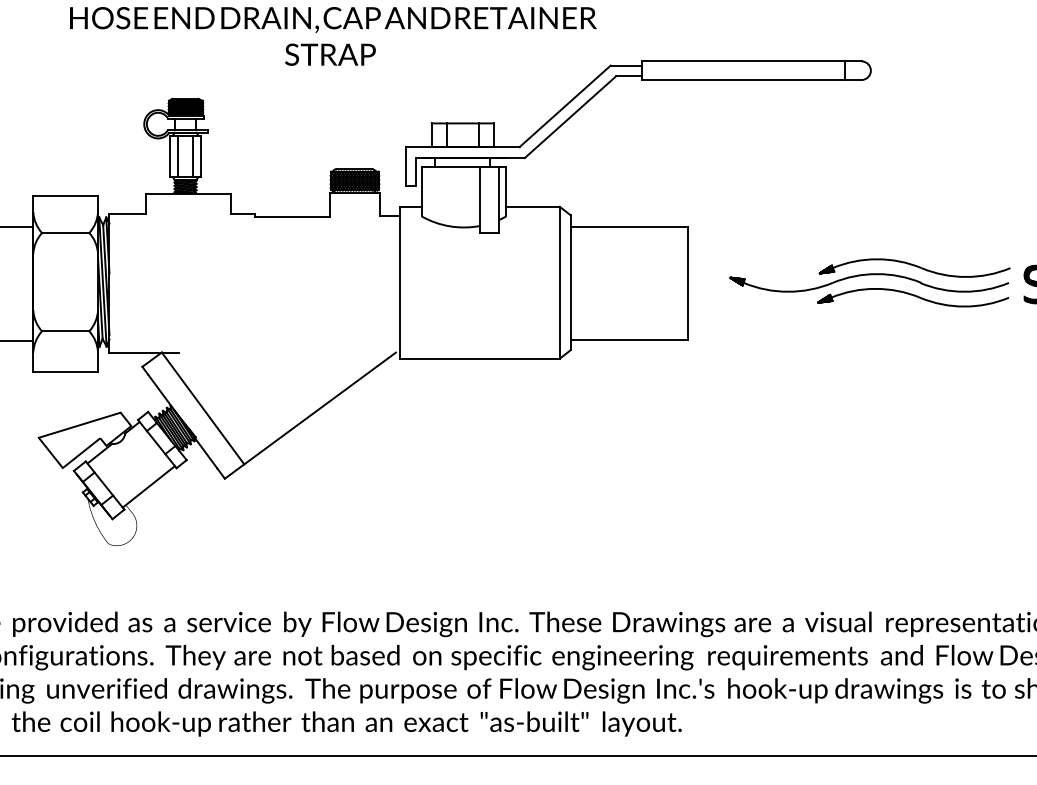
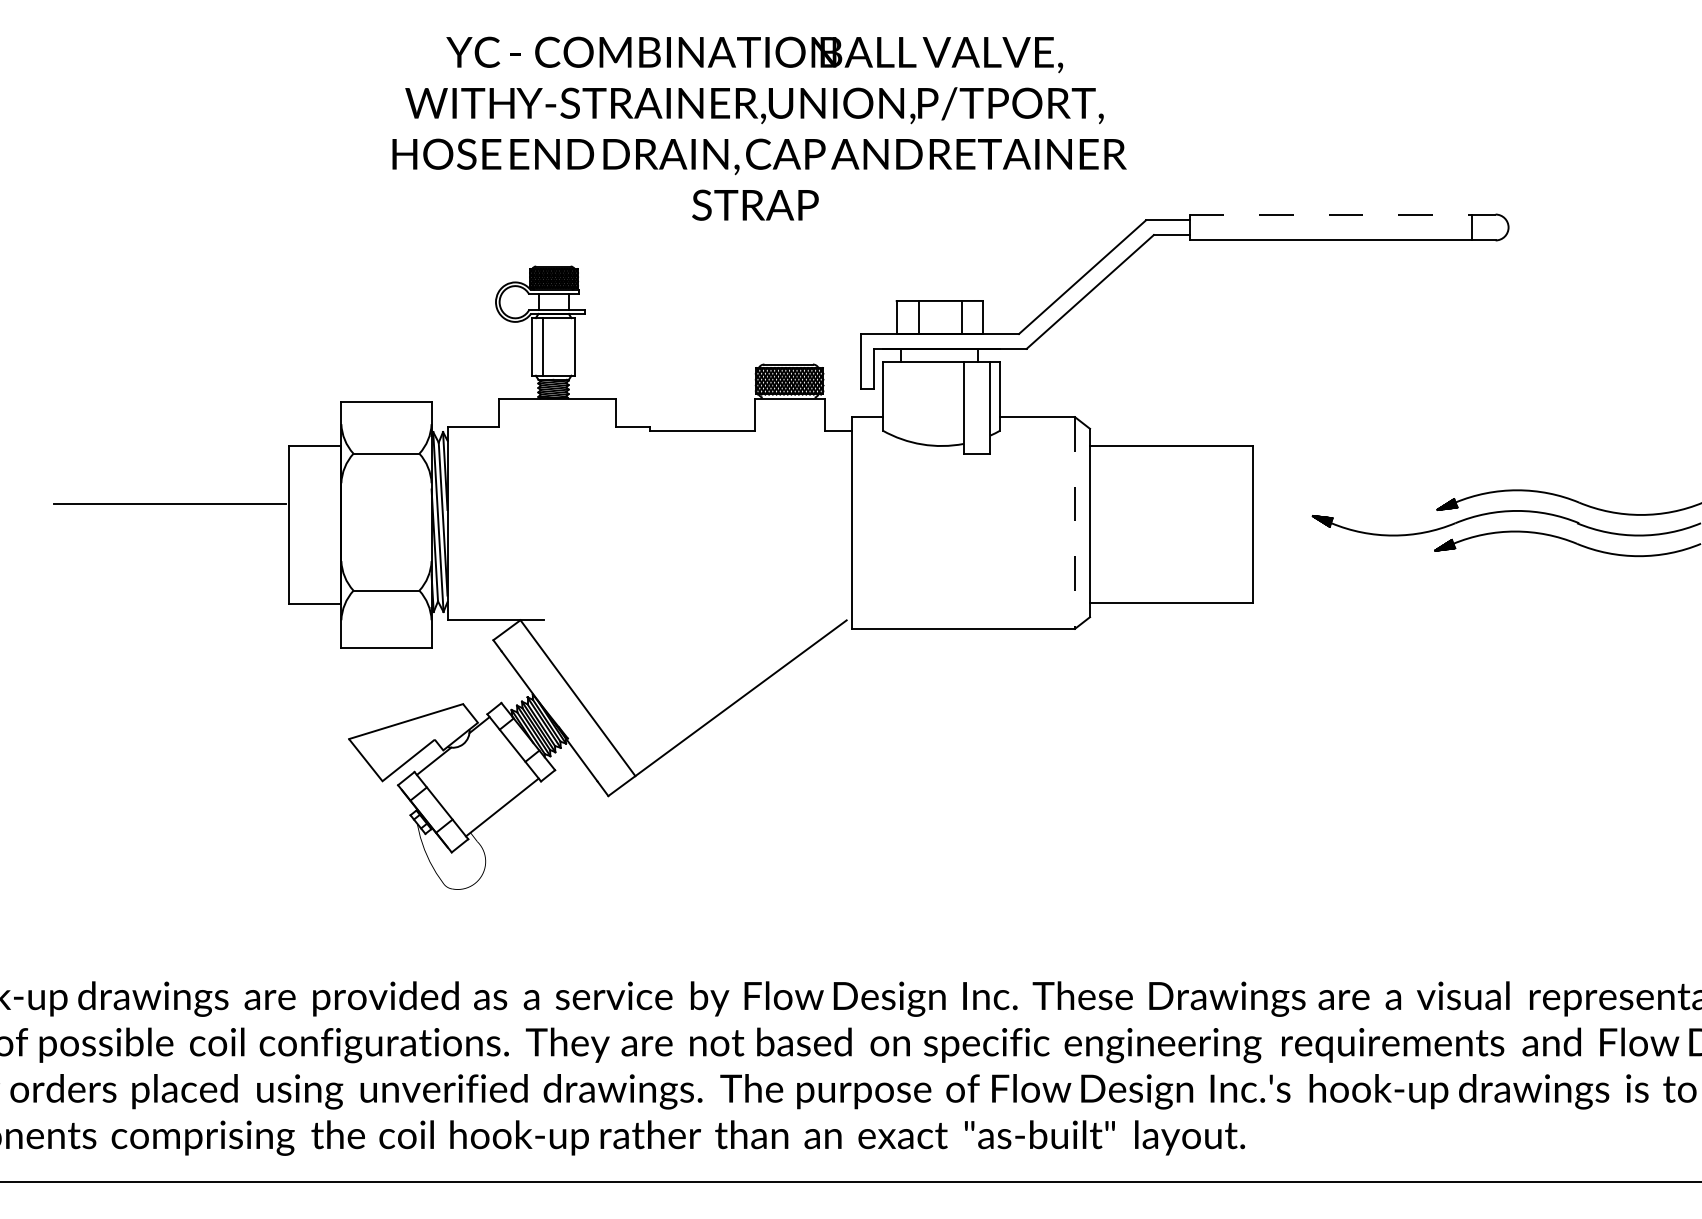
line: (751, 61) -> (1342, 214), solid -> dashed
line: (192, 156) -> (563, 346), removed
line: (560, 283) -> (1075, 523), solid -> dashed

